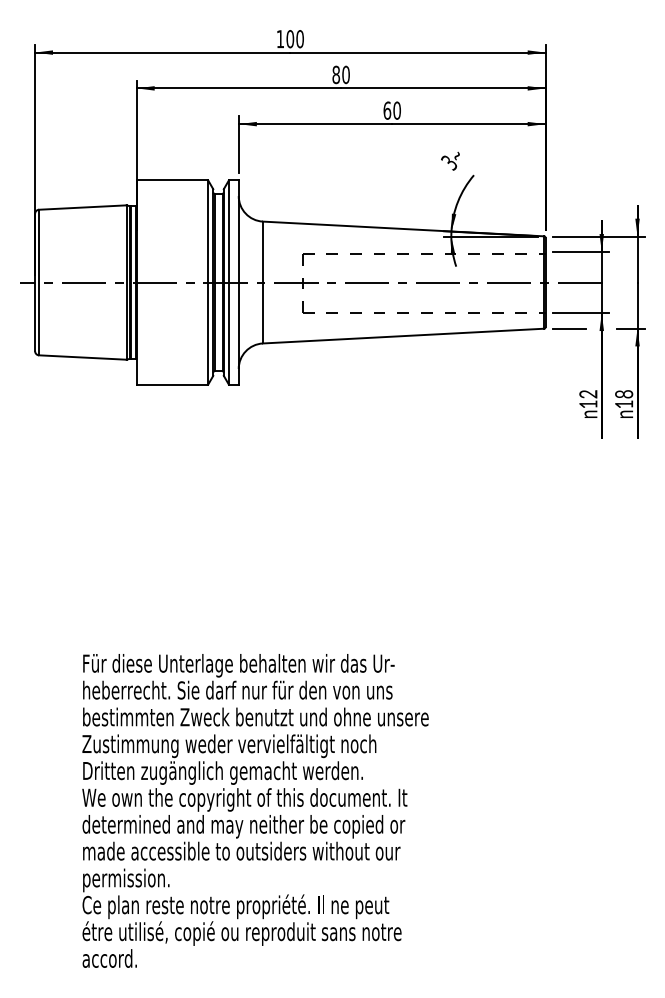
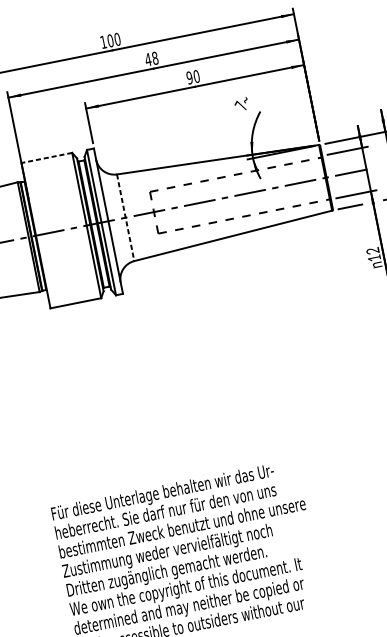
text: (340, 74) -> (151, 58), 80 -> 48
text: (387, 110) -> (189, 77), 60 -> 90
text: (448, 162) -> (240, 106), 3 -> 7
line: (172, 180) -> (46, 158), solid -> dashed
line: (262, 282) -> (125, 217), solid -> dashed

